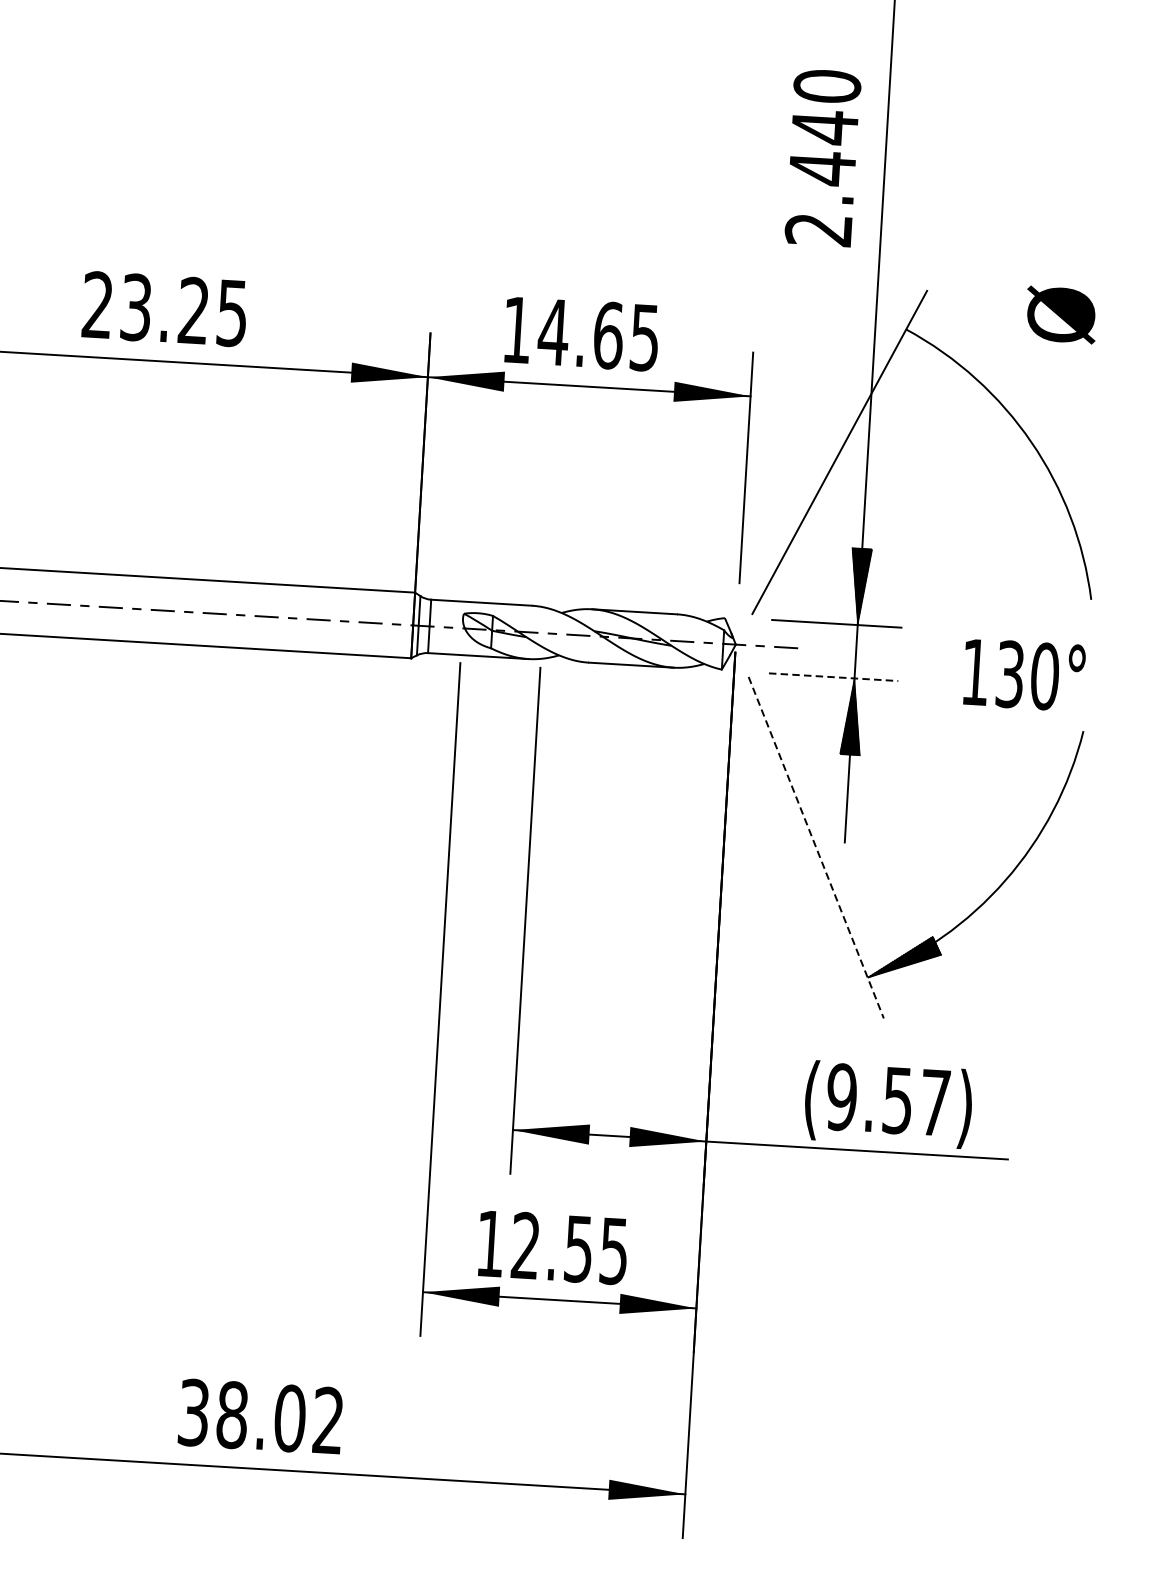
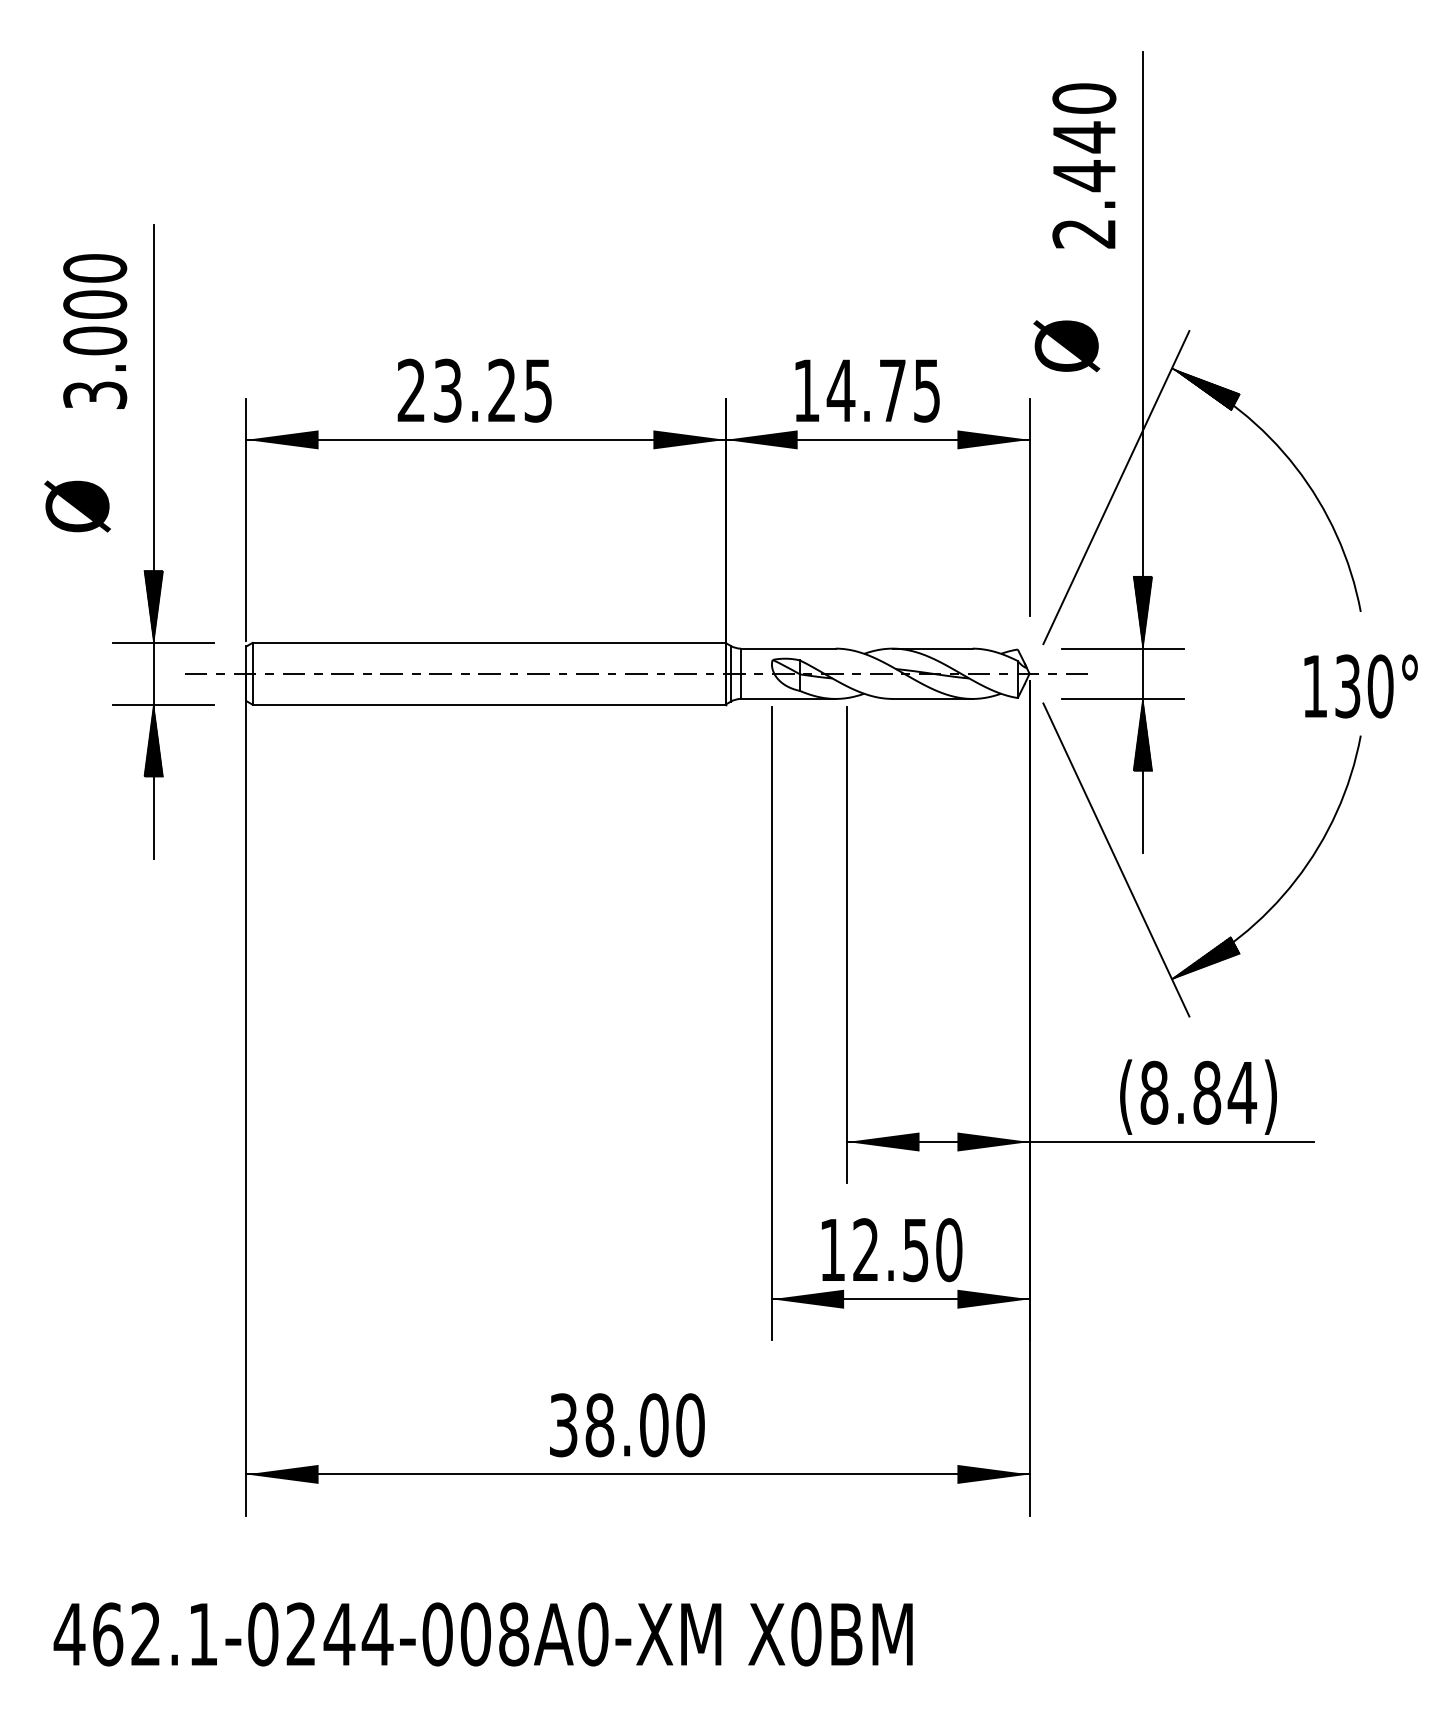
text: (823, 157) -> (1084, 165), moved
text: (1061, 315) -> (1066, 346), moved
text: (608, 335) -> (892, 390), 14.65 -> 14.75
hatch: (941, 354) -> (1206, 389), added
text: (1023, 675) -> (1360, 686), moved
line: (833, 676) -> (1123, 698), dashed -> solid
line: (816, 847) -> (1116, 859), dashed -> solid
text: (888, 1099) -> (1198, 1092), (9.57) -> (8.84)
text: (614, 1251) -> (949, 1250), 12.55 -> 12.50
text: (328, 1421) -> (690, 1425), 38.02 -> 38.00

